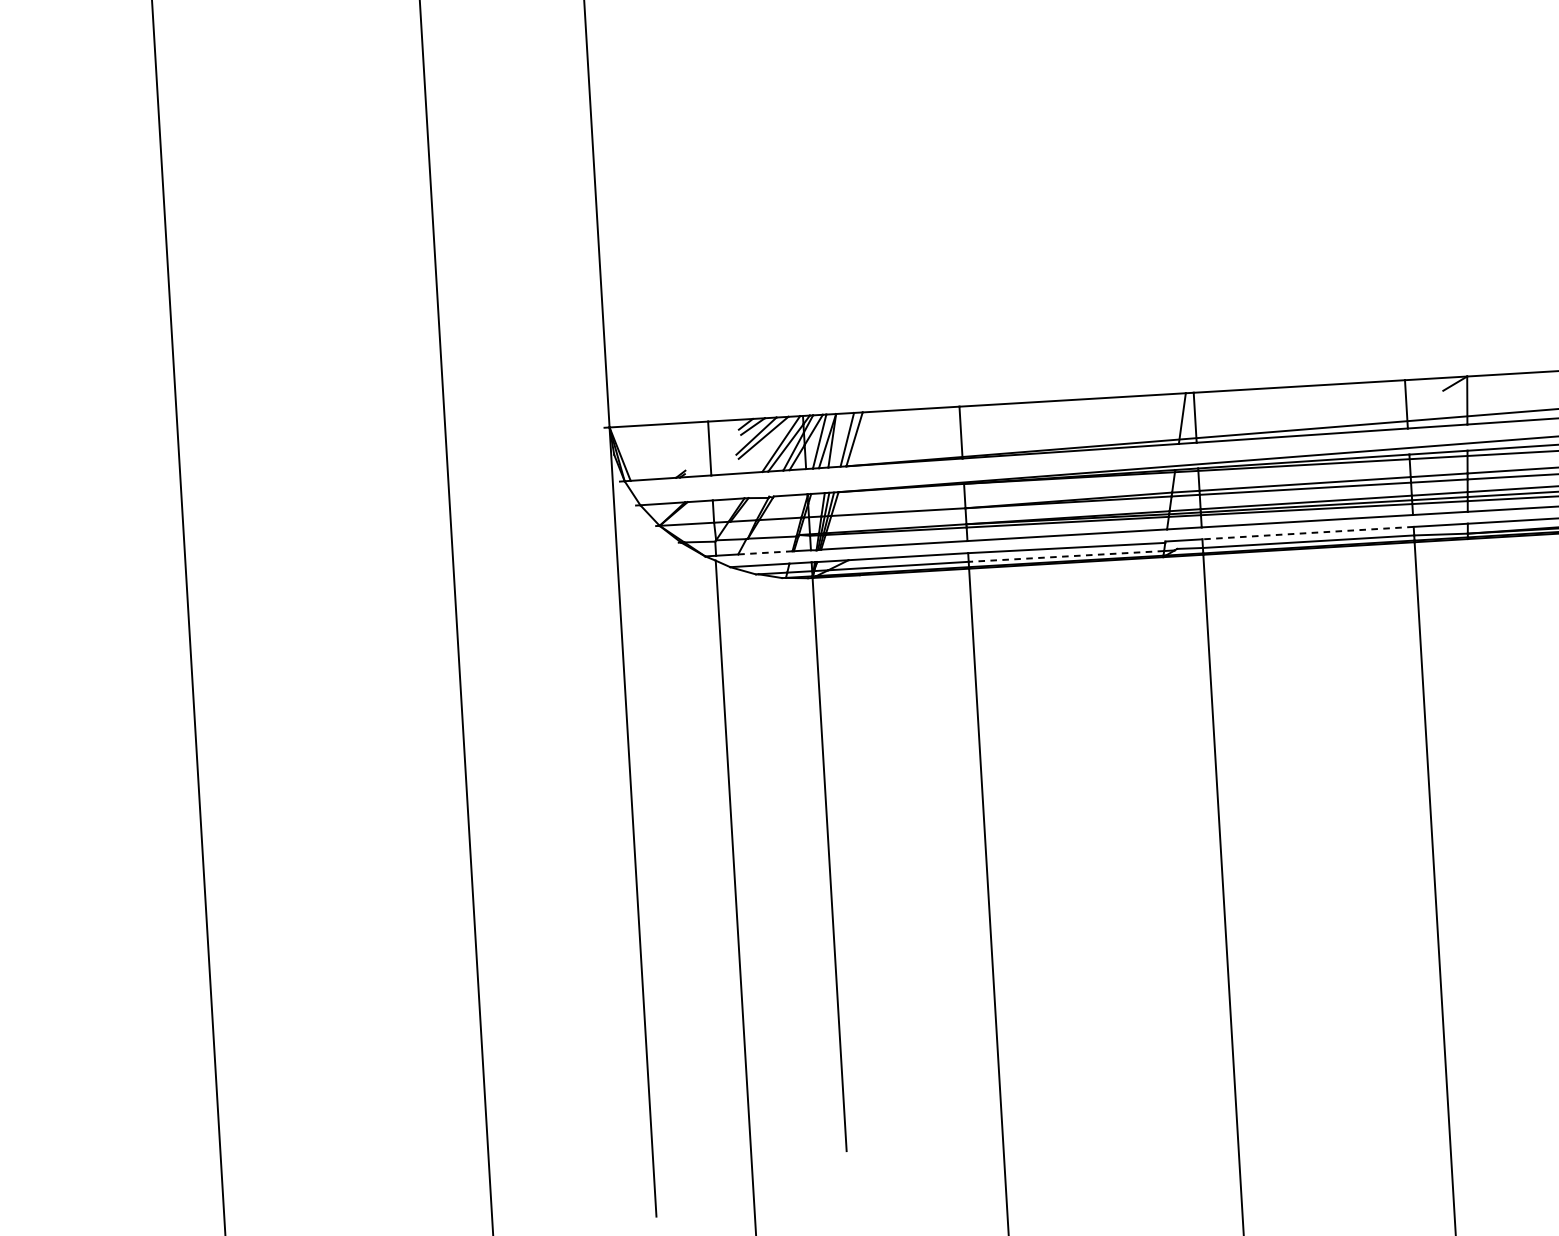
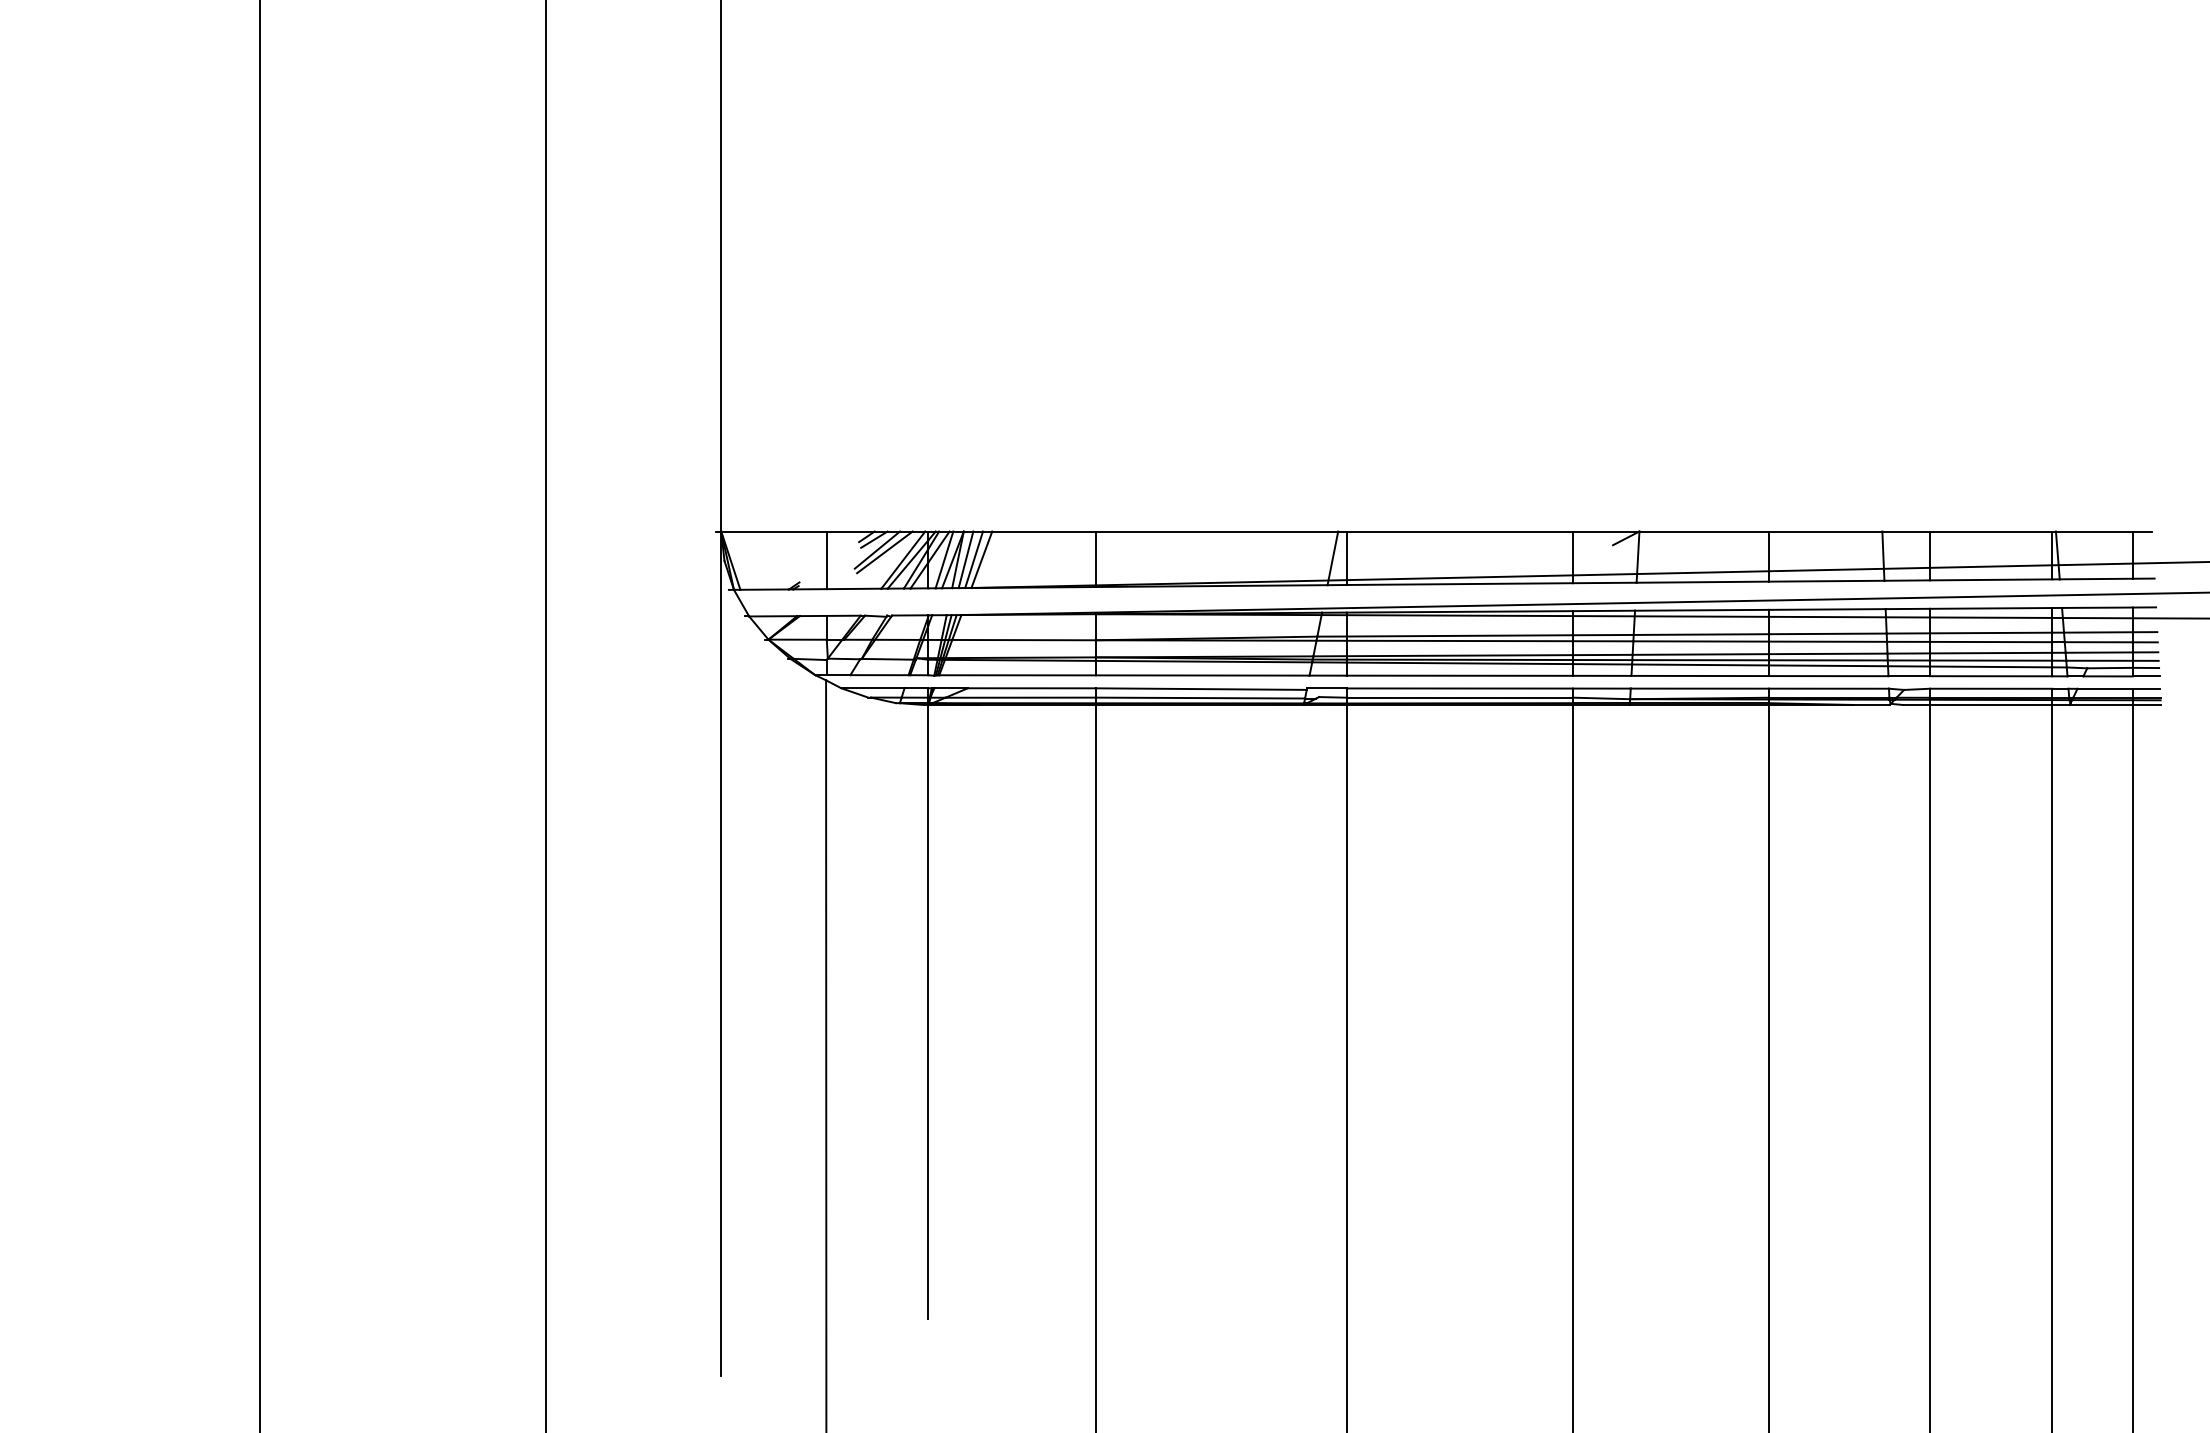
line: (839, 440) -> (965, 559), added
line: (1307, 533) -> (1459, 688), dashed -> solid
line: (765, 553) -> (879, 675), dashed -> solid
line: (1066, 556) -> (1200, 698), dashed -> solid

